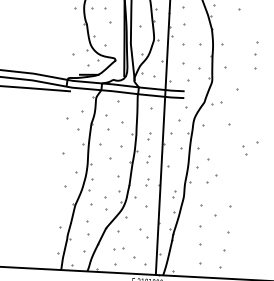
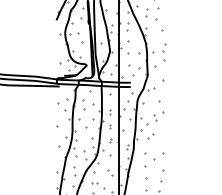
part: (256, 56) -> (164, 52), moved
part: (249, 148) -> (158, 116), moved

